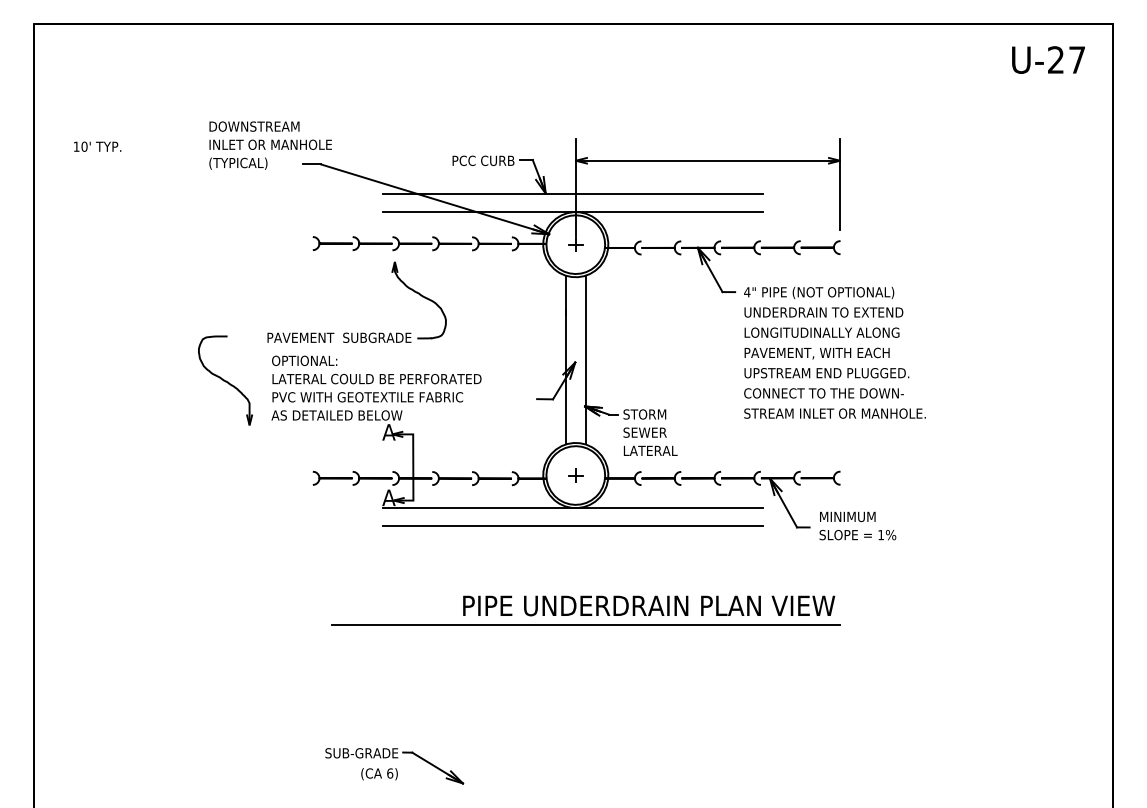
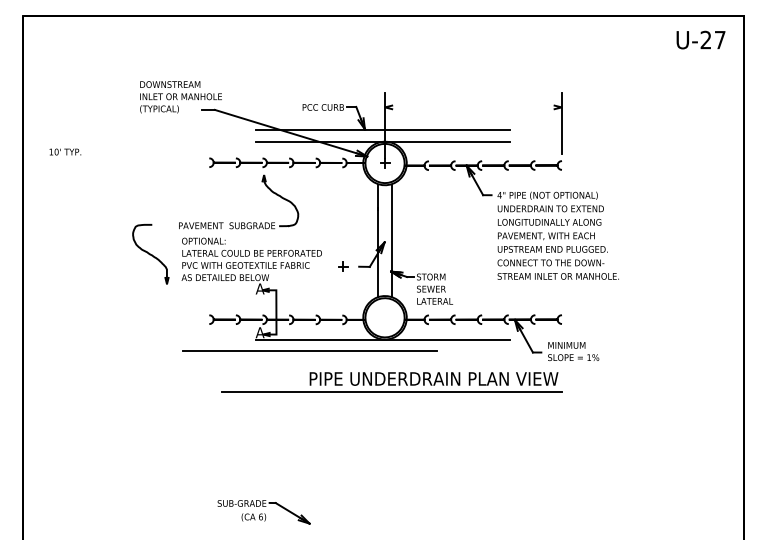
text: (97, 145) -> (65, 151), moved
line: (708, 160) -> (473, 107), removed
part: (576, 475) -> (343, 266), moved
line: (572, 524) -> (309, 350), moved
part: (585, 611) -> (391, 382), moved

